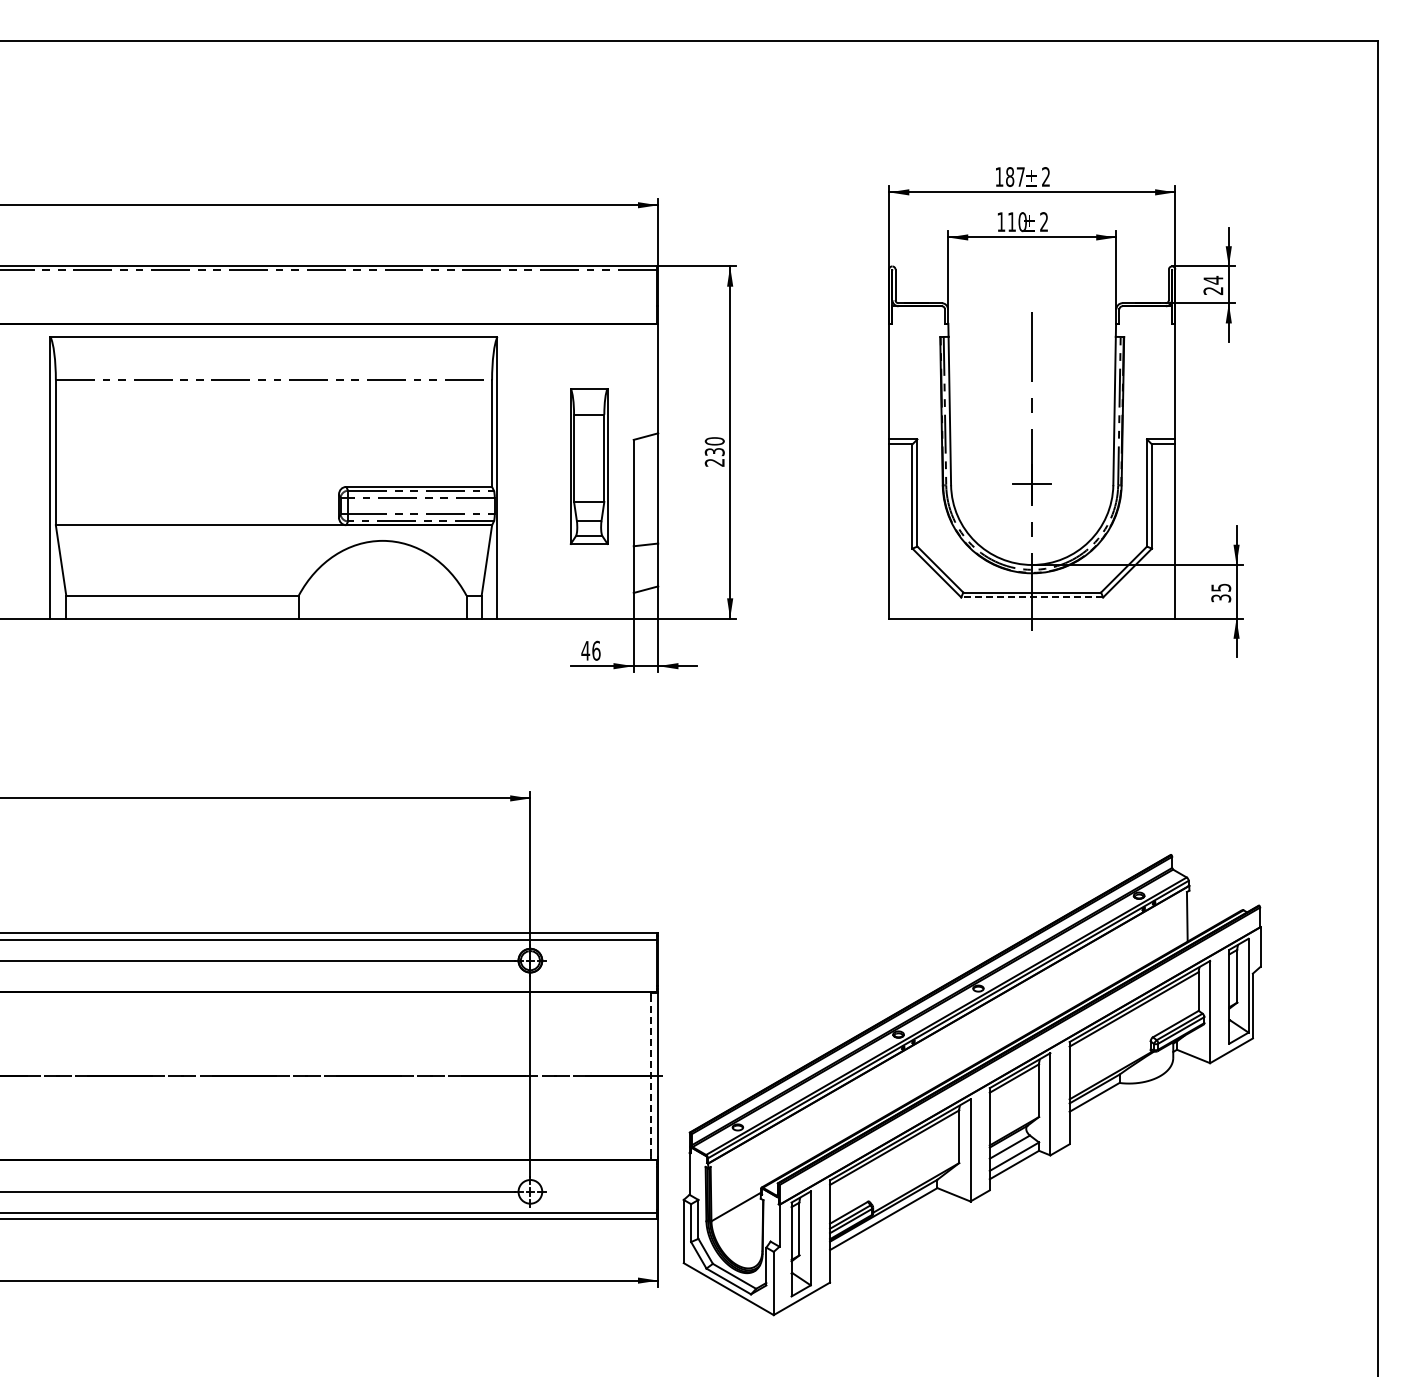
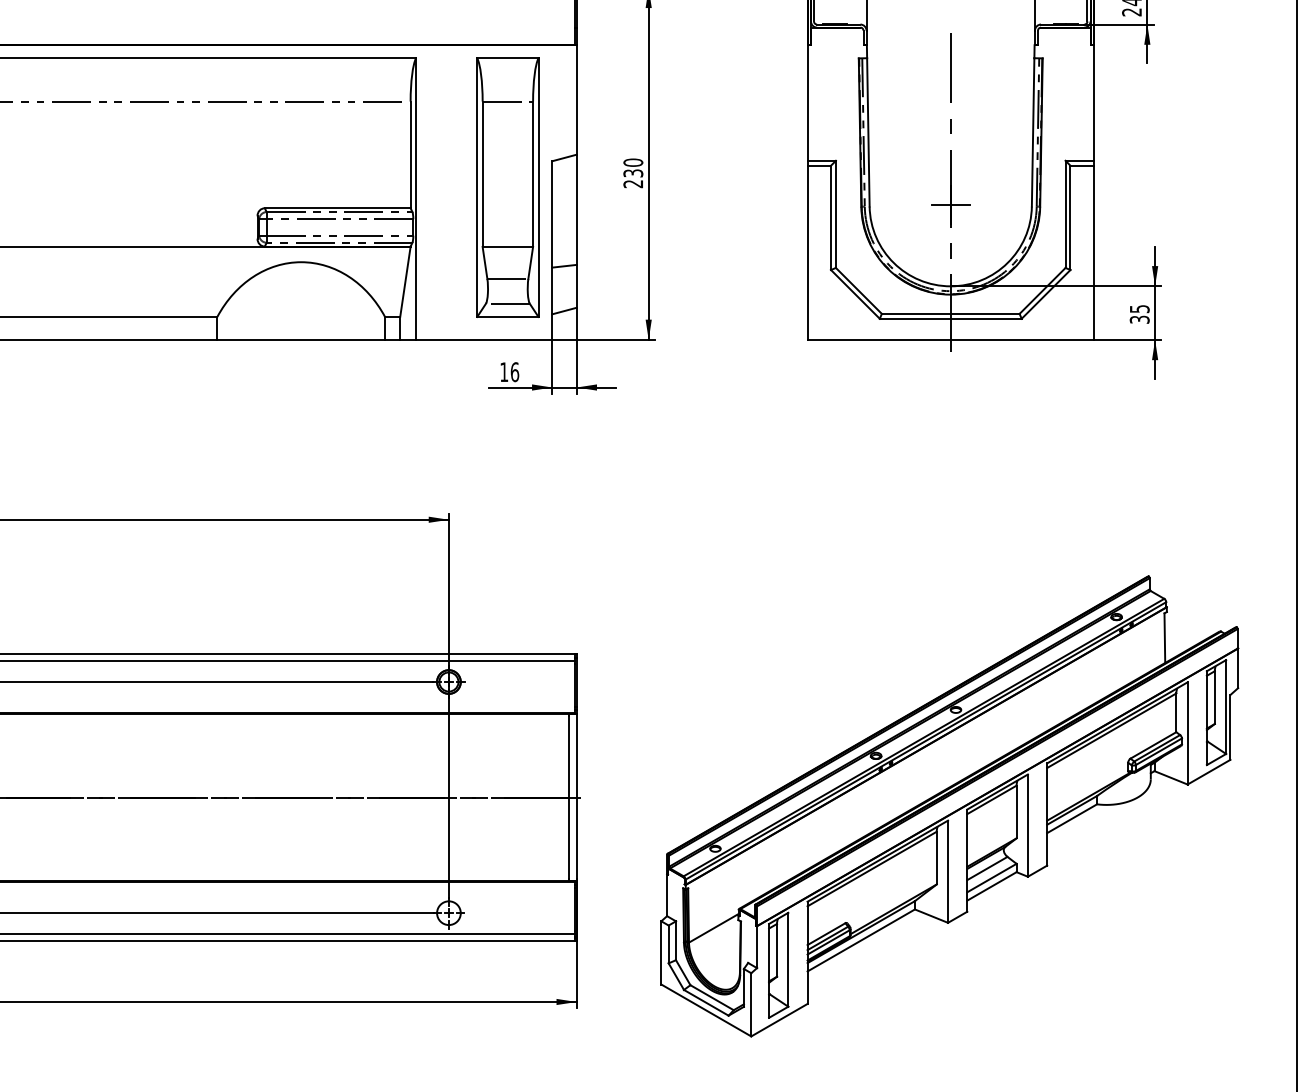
part: (588, 466) -> (507, 187), size x1.67
line: (1032, 597) -> (951, 318), dashed -> solid
text: (585, 650) -> (504, 371), 46 -> 16
line: (650, 1076) -> (569, 797), dashed -> solid
part: (971, 1085) -> (949, 806), moved

